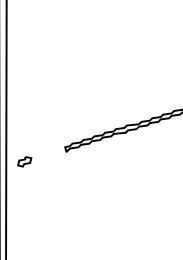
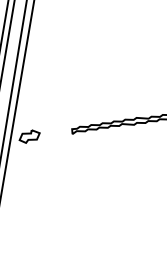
part: (24, 161) -> (29, 136), size x1.4

